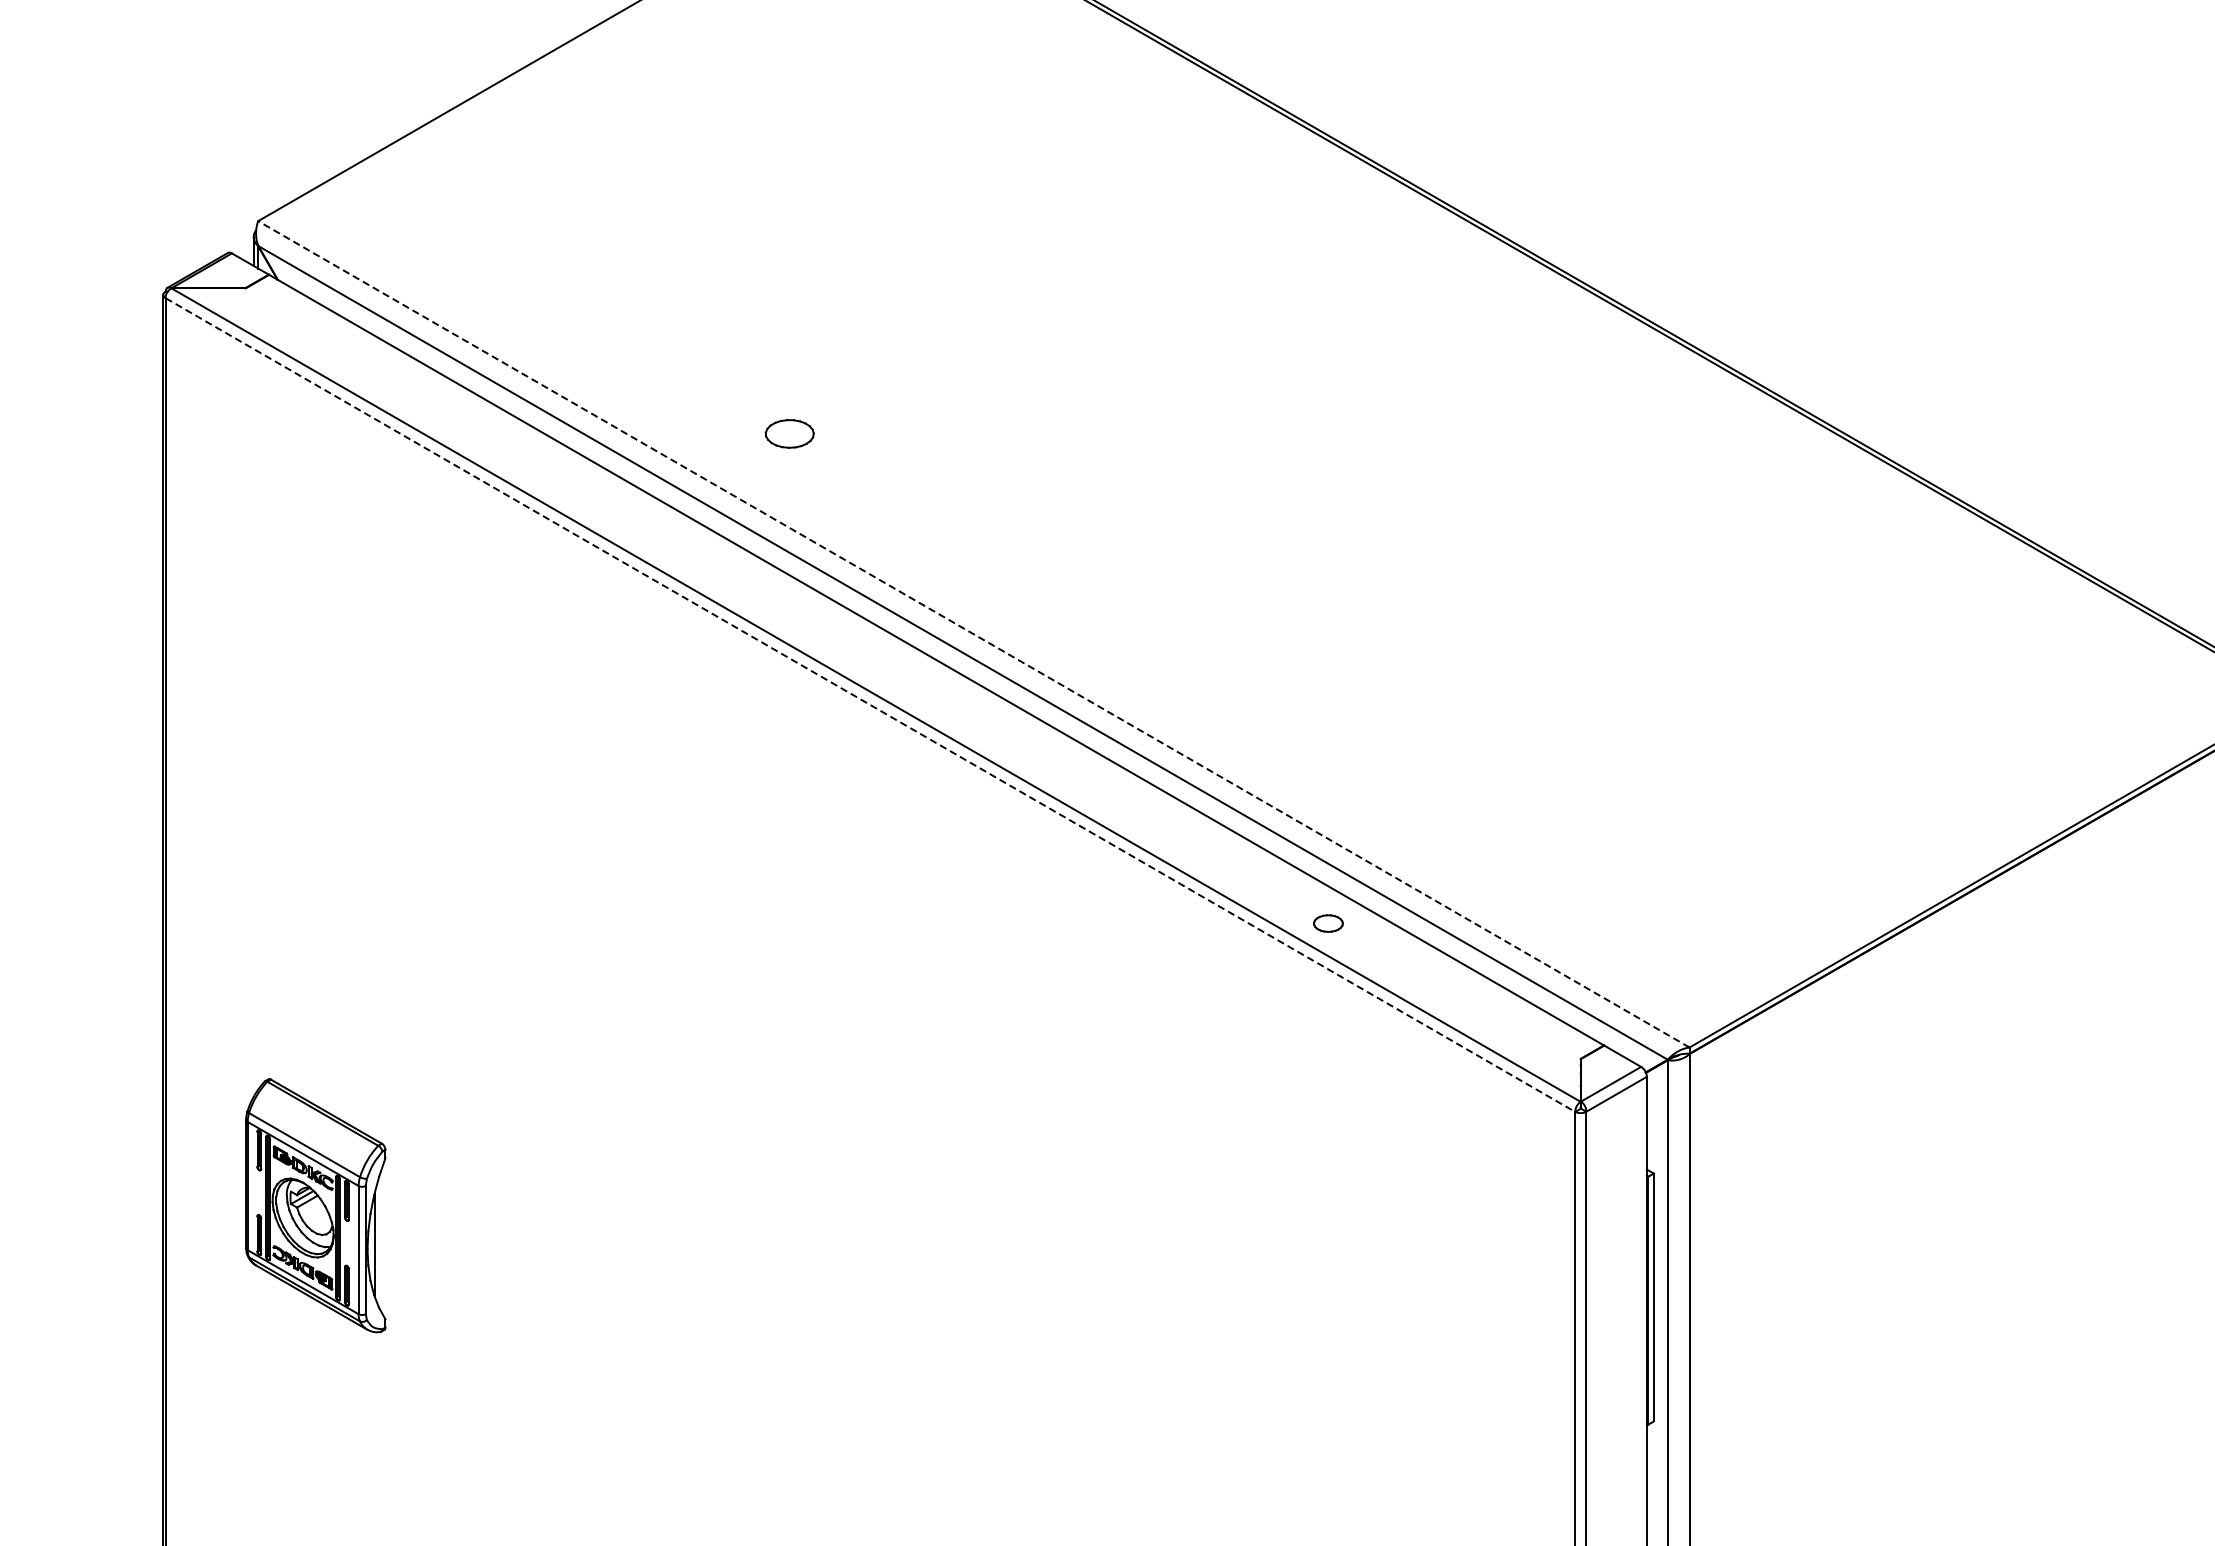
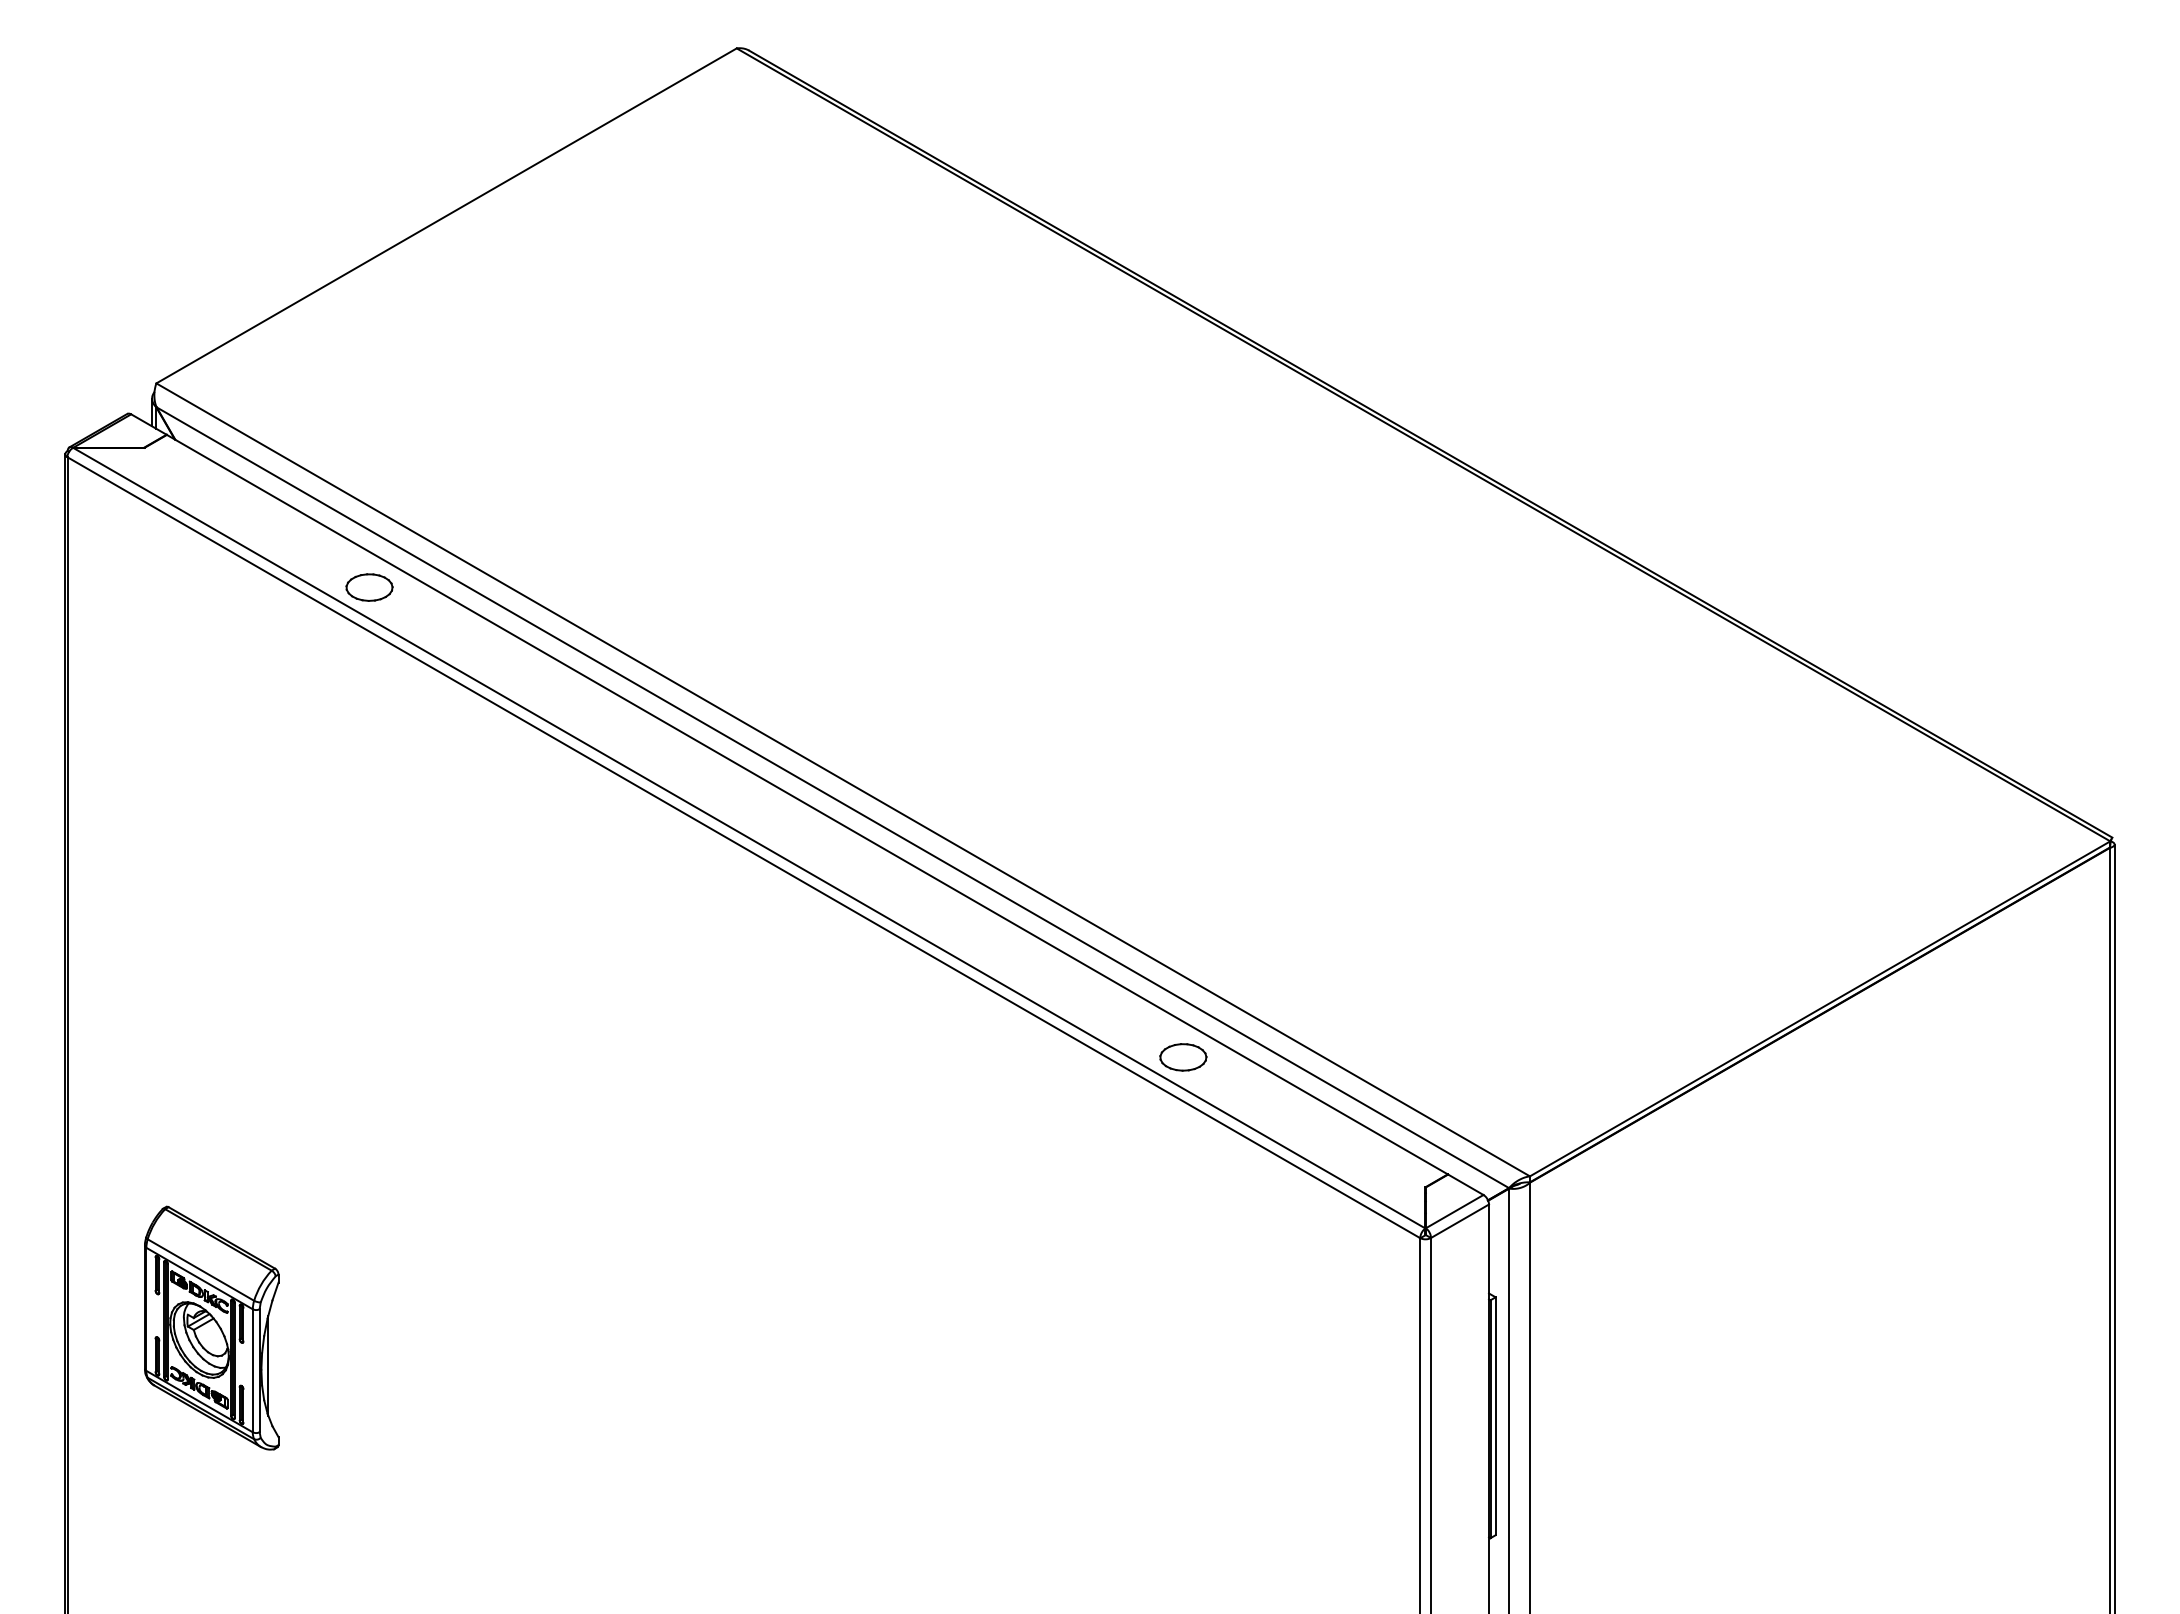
part: (789, 433) -> (369, 587), moved
line: (973, 633) -> (842, 779), dashed -> solid
line: (869, 704) -> (743, 847), dashed -> solid
part: (1328, 923) -> (1183, 1057), size x1.67

